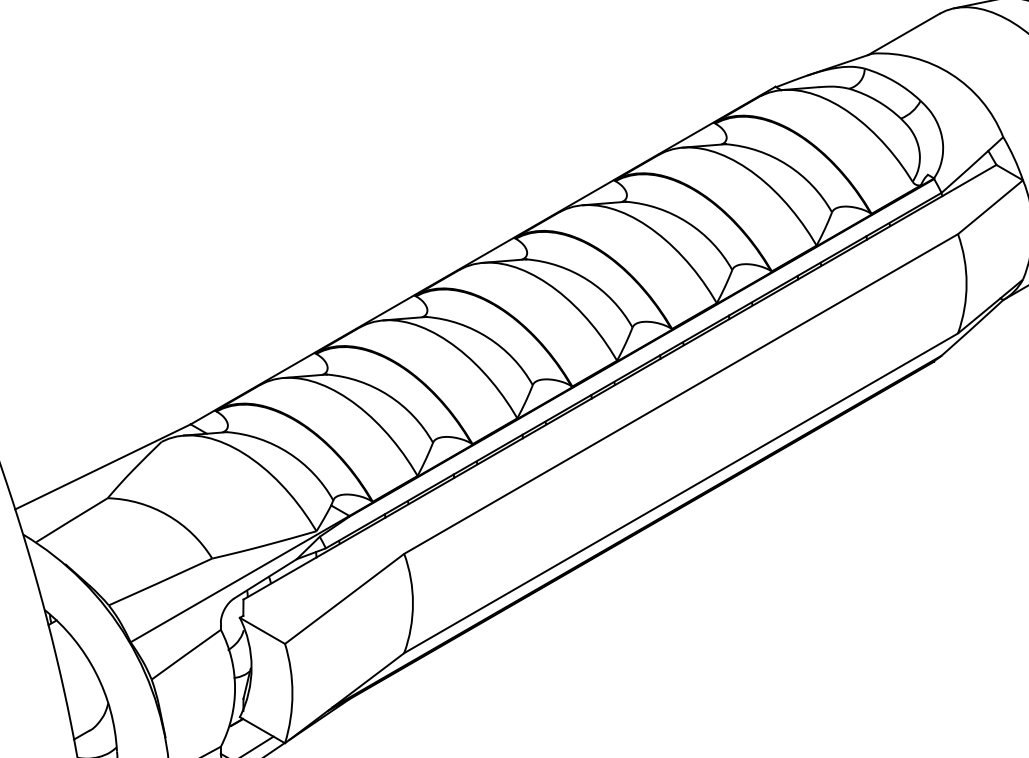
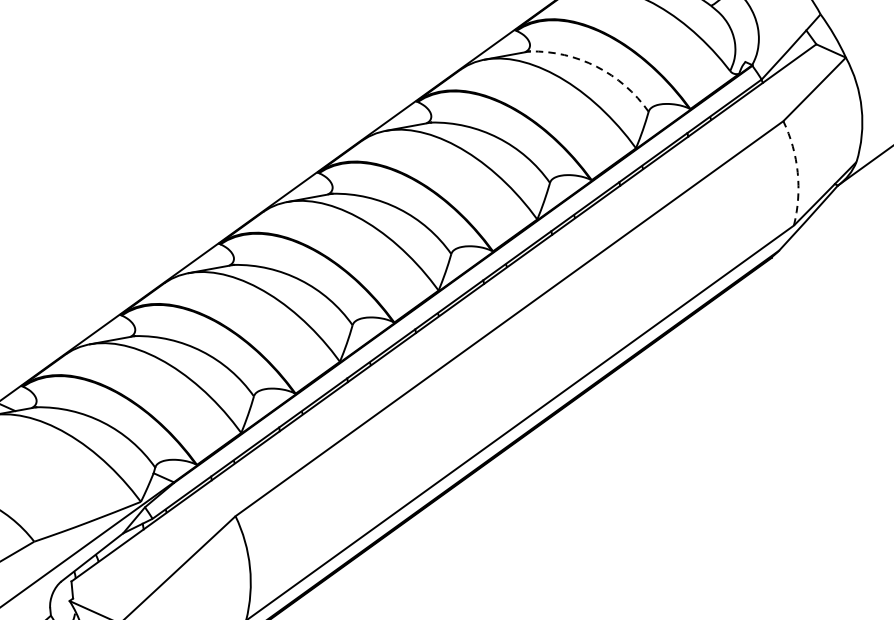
arc: (787, 165) -> (596, 67), solid -> dashed
arc: (966, 283) -> (797, 172), solid -> dashed

